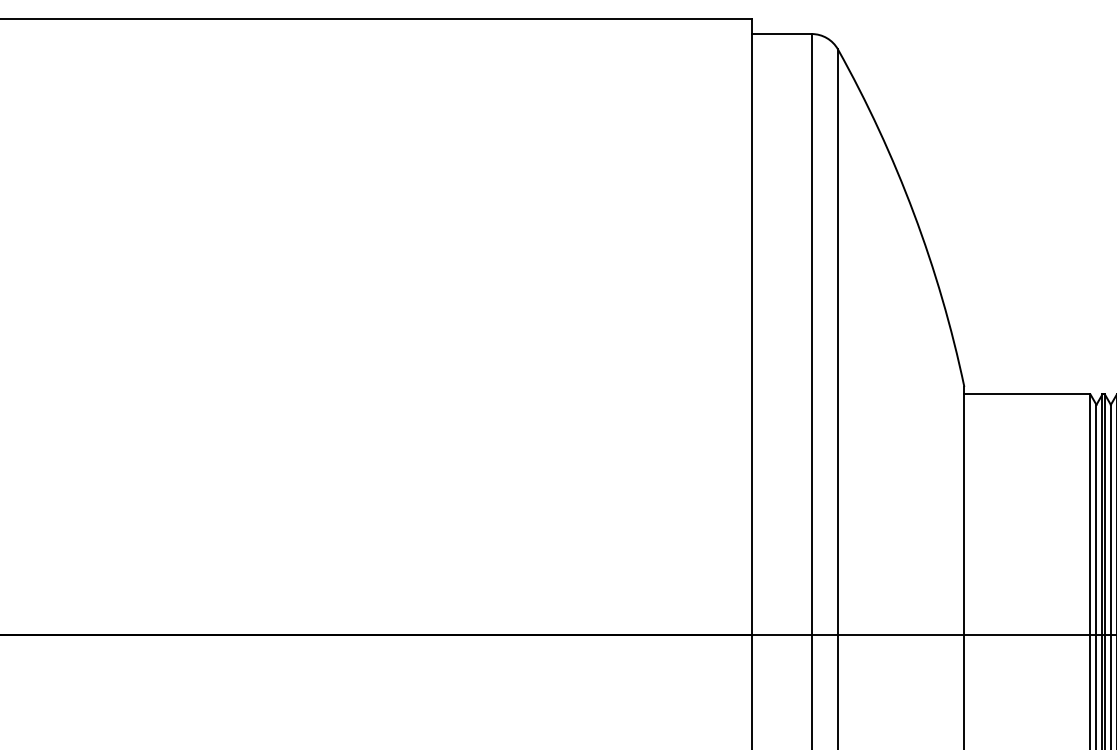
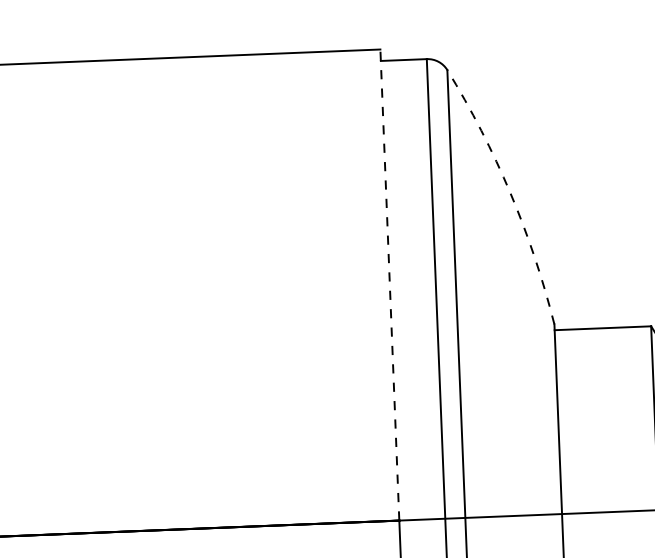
arc: (913, 213) -> (510, 193), solid -> dashed
line: (751, 326) -> (389, 284), solid -> dashed

